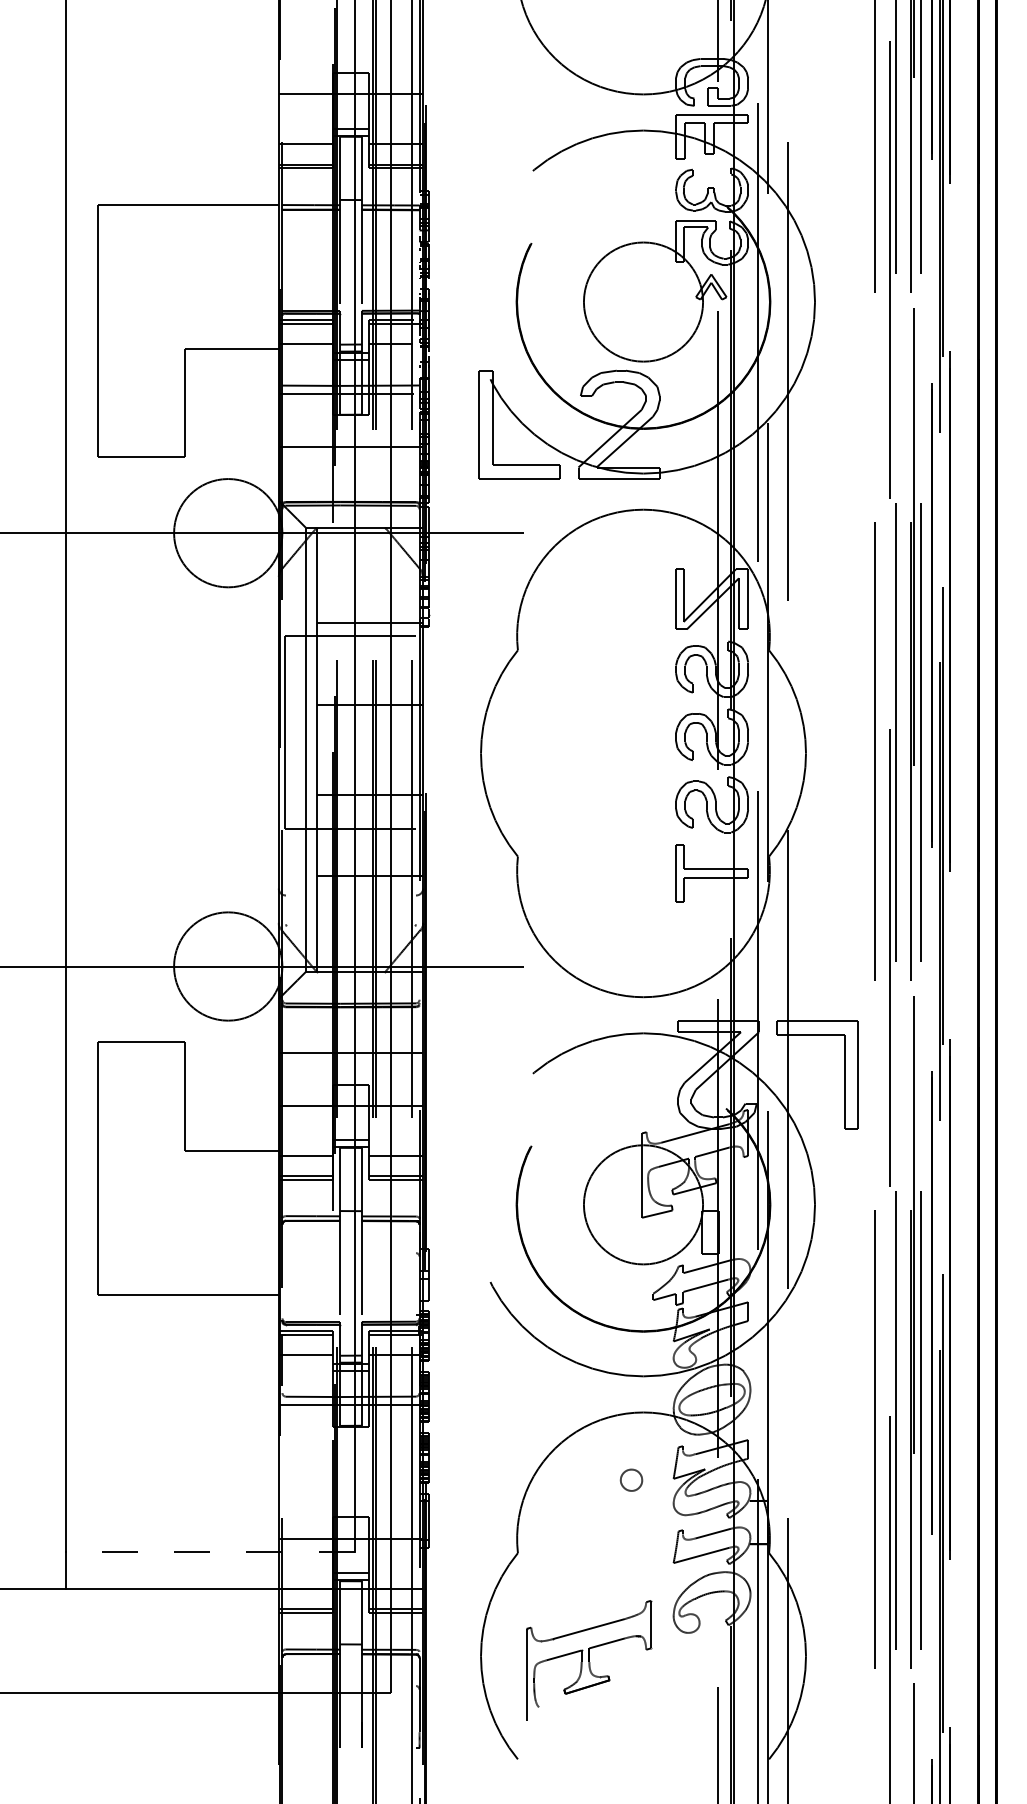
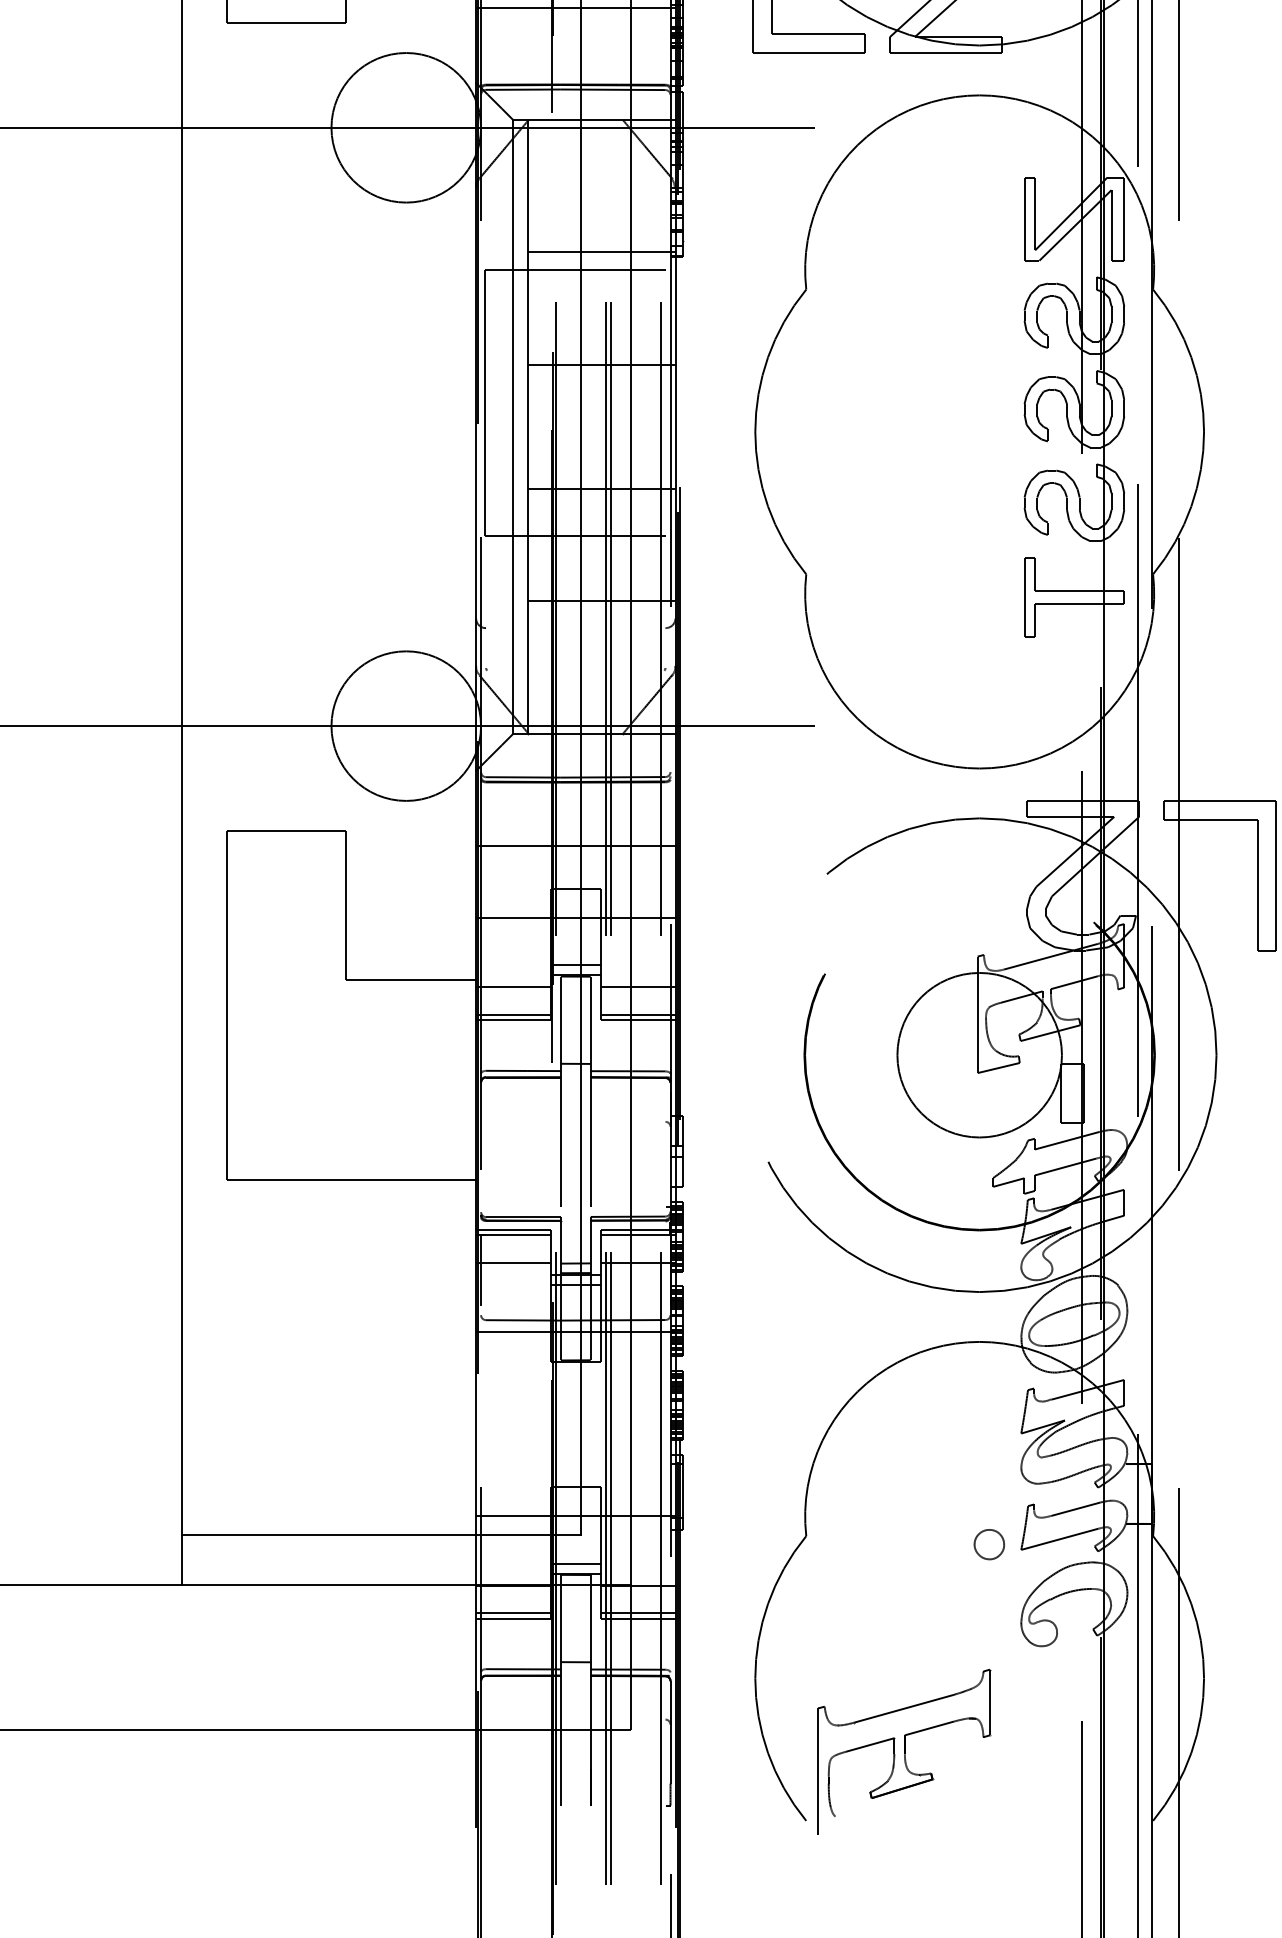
part: (631, 1479) -> (989, 1543), moved
line: (209, 1552) -> (380, 1535), dashed -> solid
part: (589, 1660) -> (905, 1752), moved

